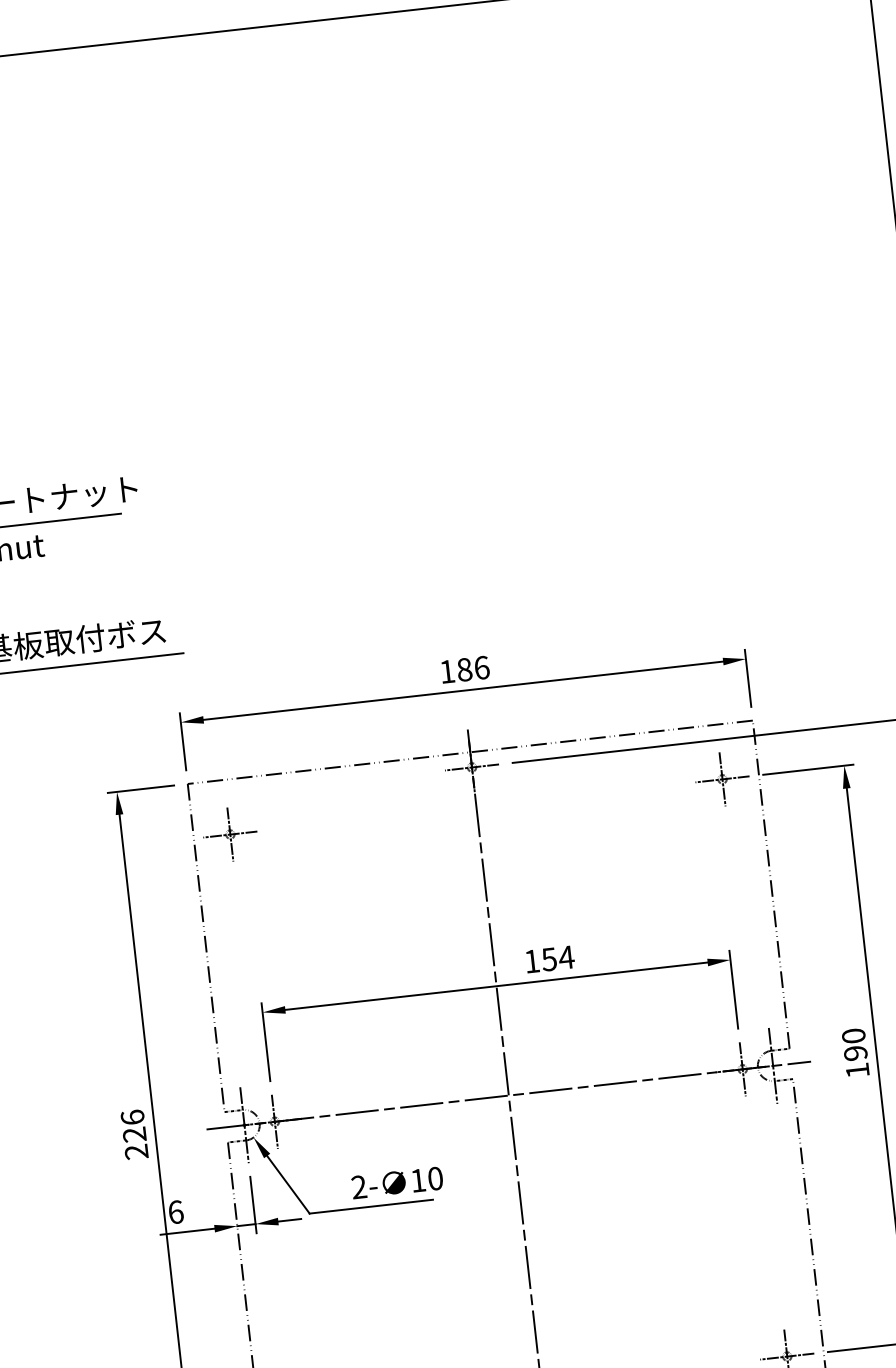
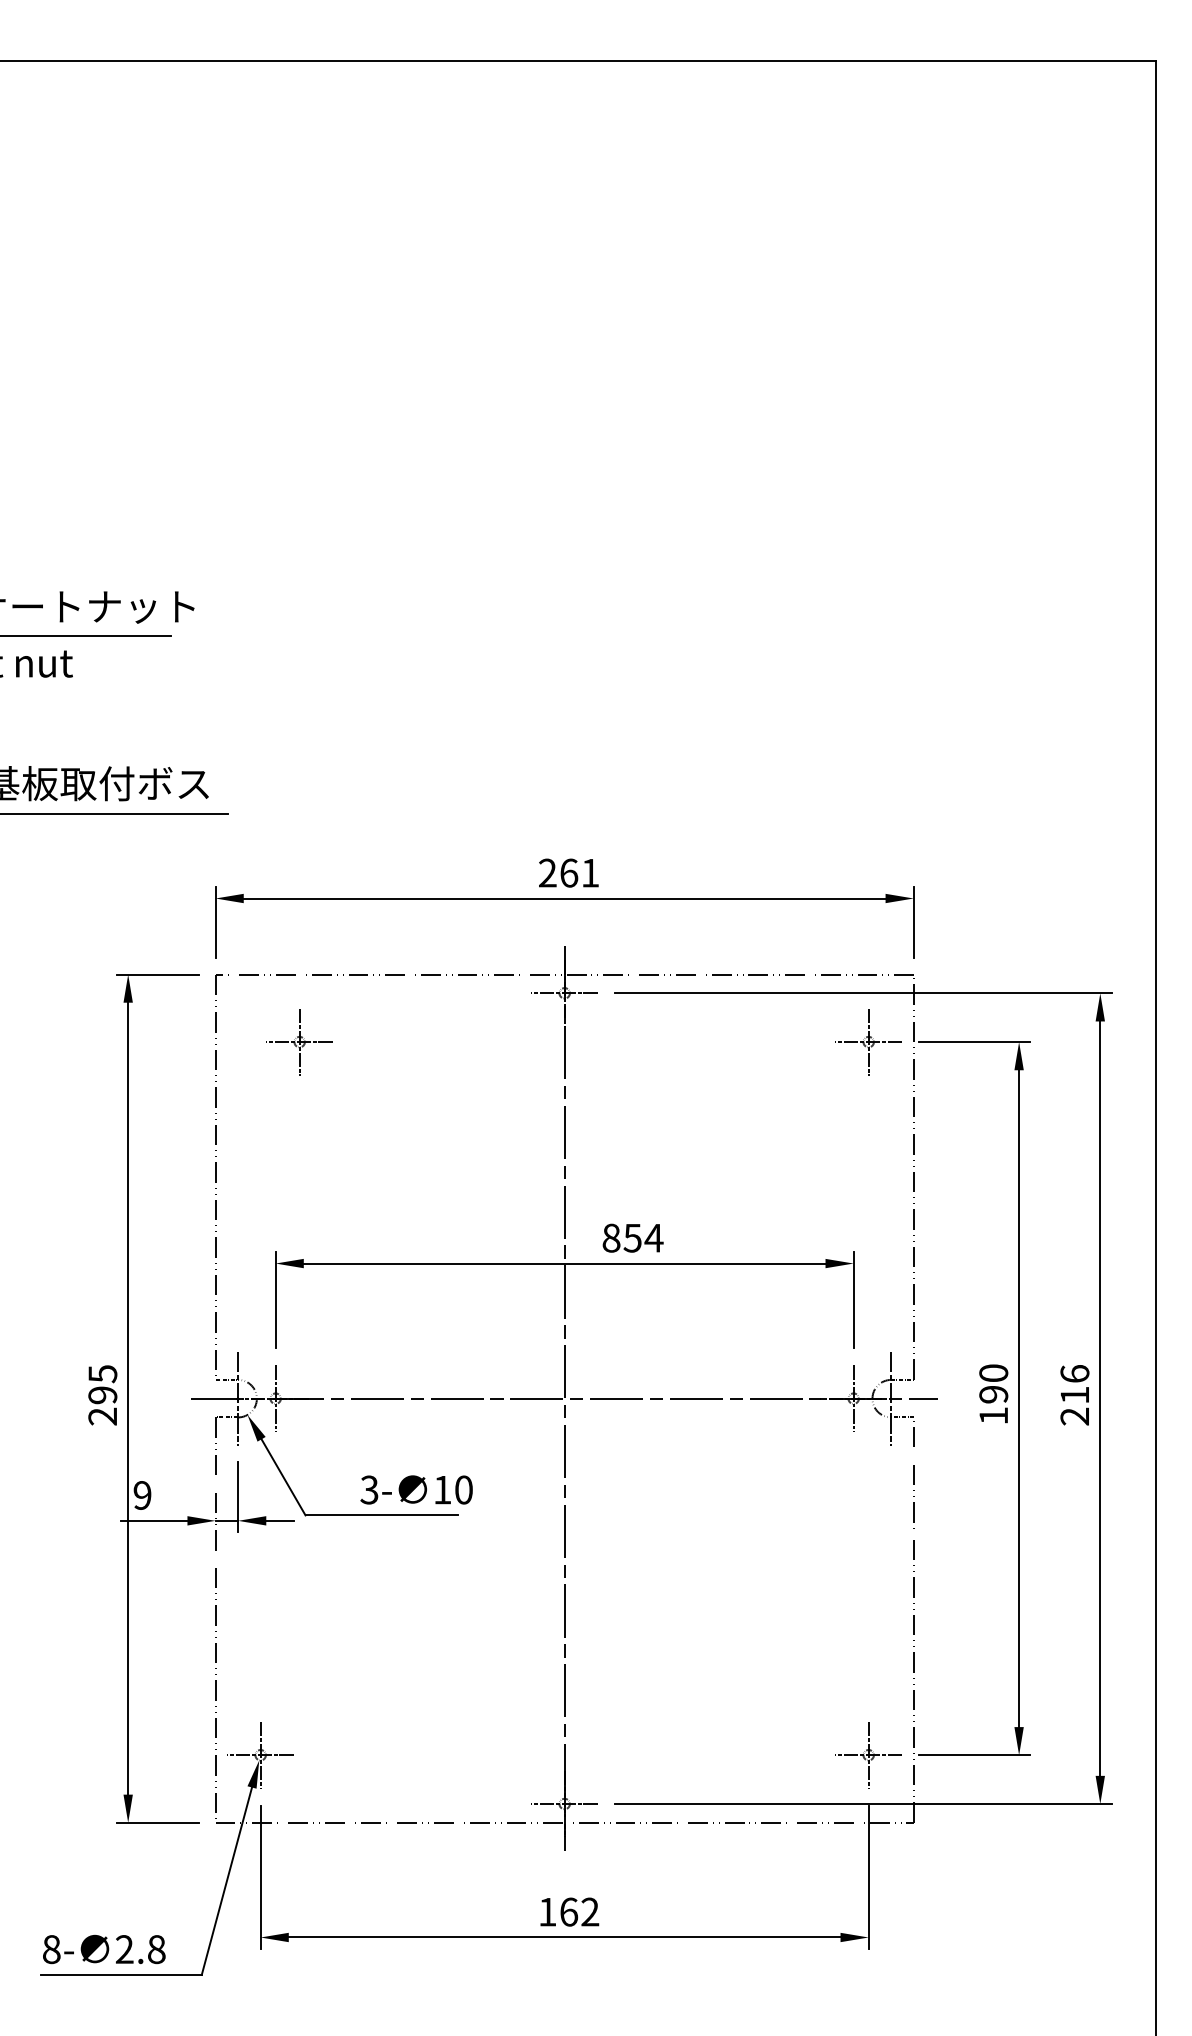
text: (464, 669) -> (569, 872), 186 -> 261
part: (230, 834) -> (299, 1042), moved
text: (532, 960) -> (611, 1237), 154 -> 854
text: (133, 1126) -> (102, 1384), 226 -> 295
text: (359, 1187) -> (369, 1490), 2- -> 3-
text: (175, 1212) -> (142, 1495), 6 -> 9

